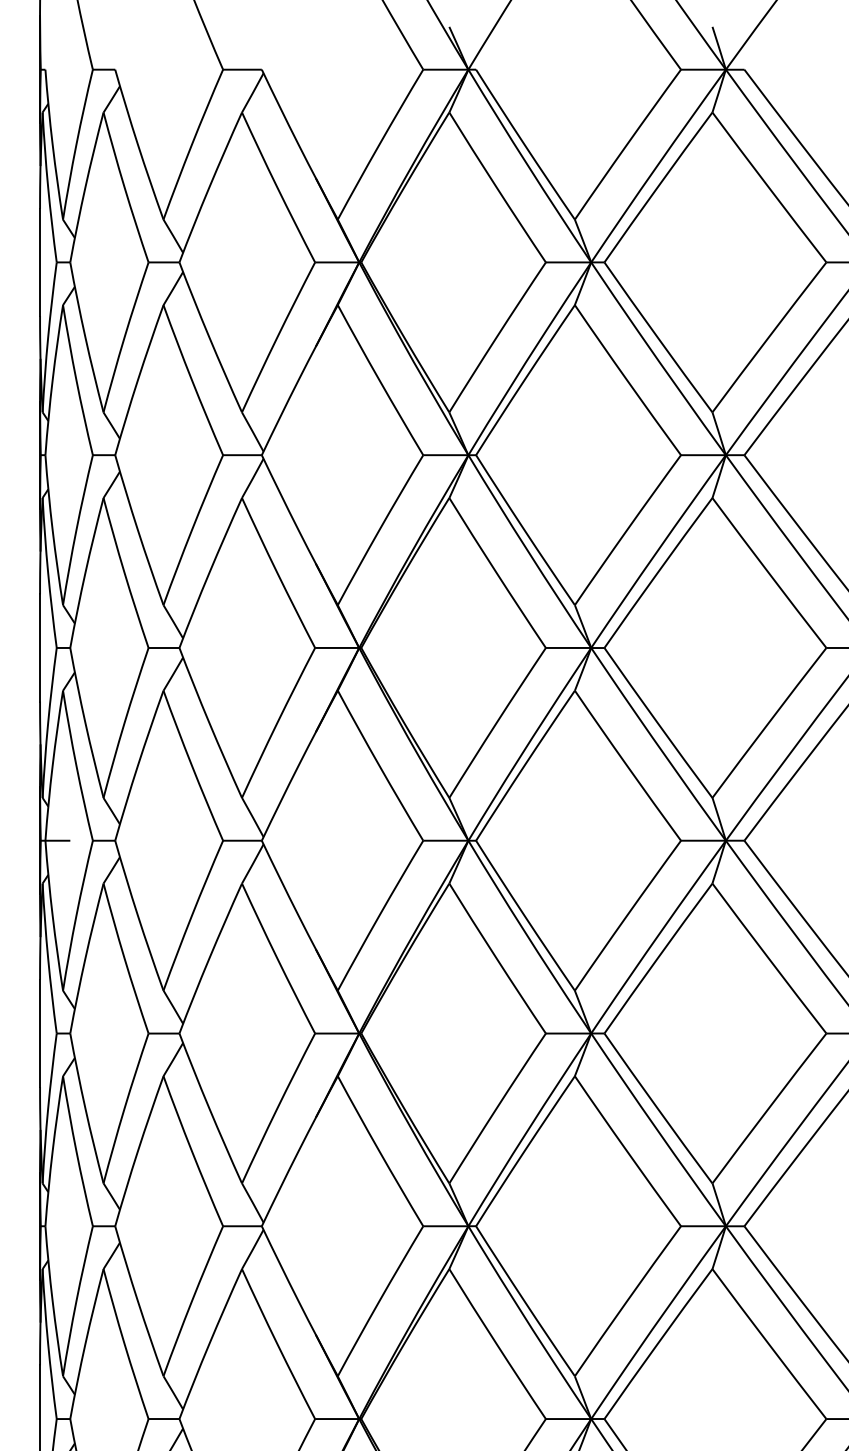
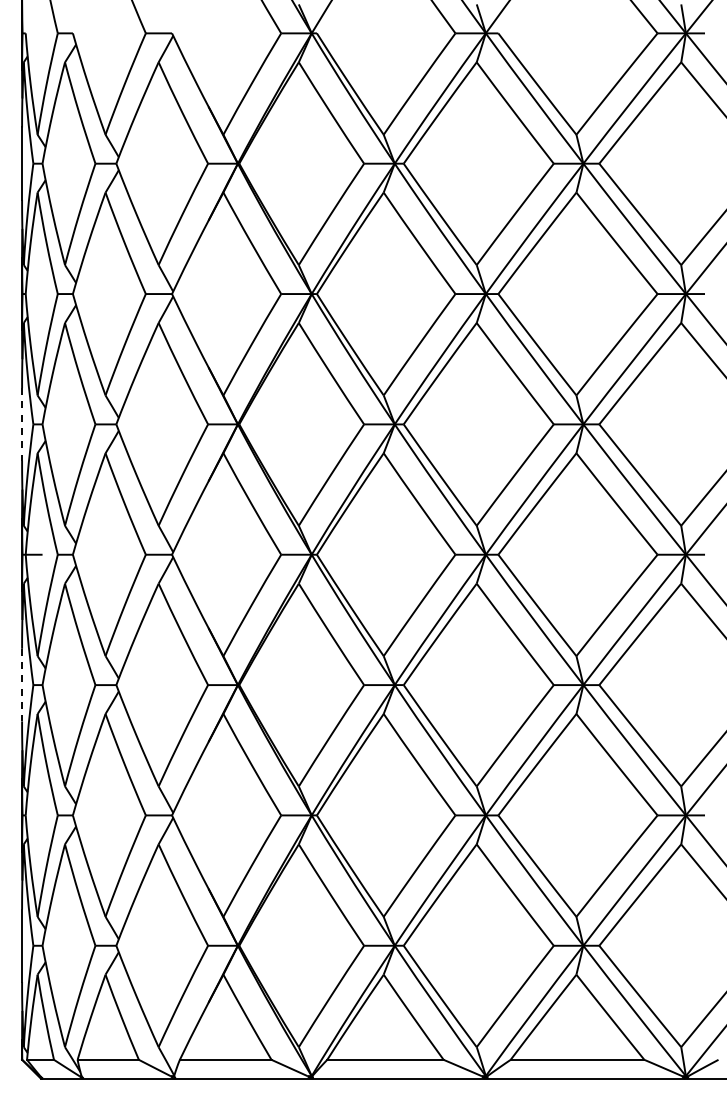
line: (40, 648) -> (22, 424), solid -> dashed
line: (40, 1034) -> (22, 685), solid -> dashed

